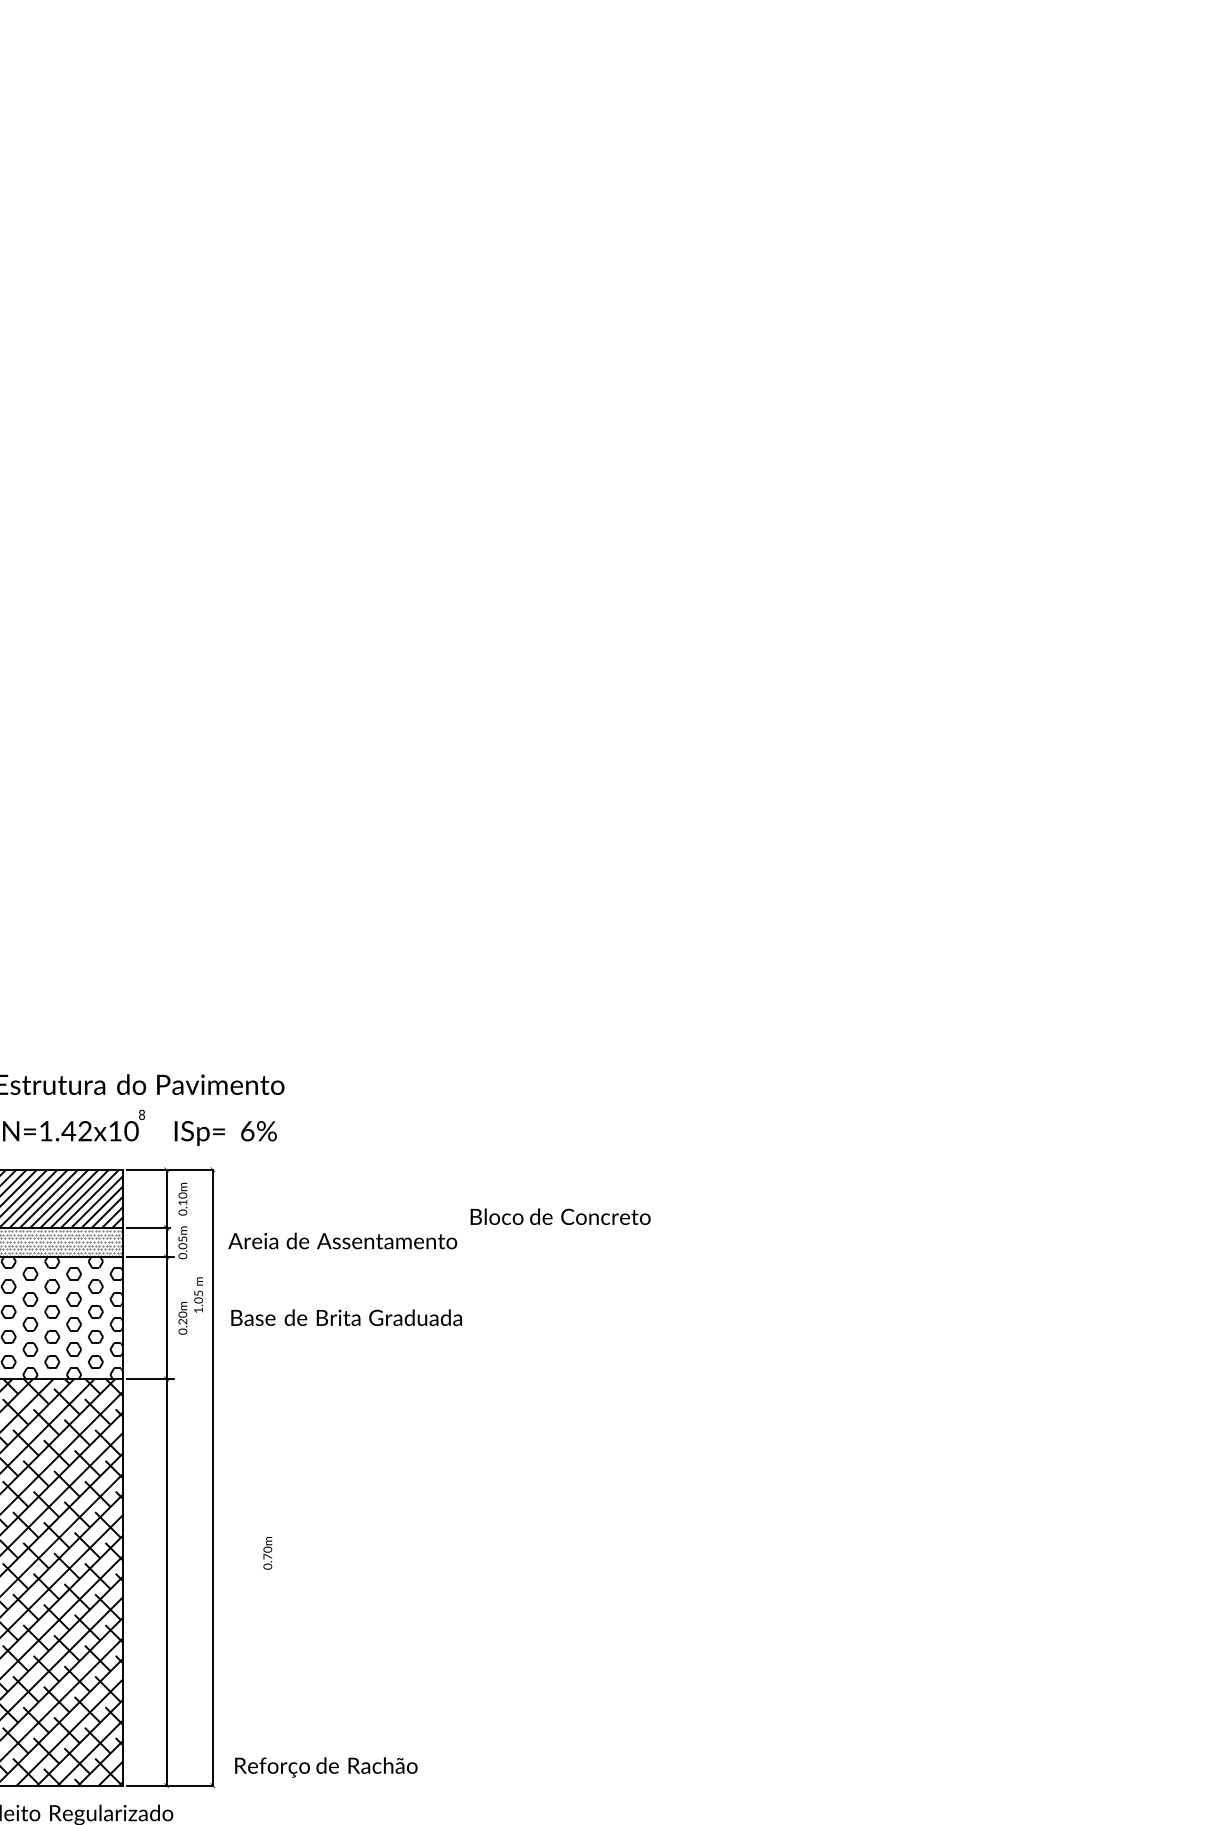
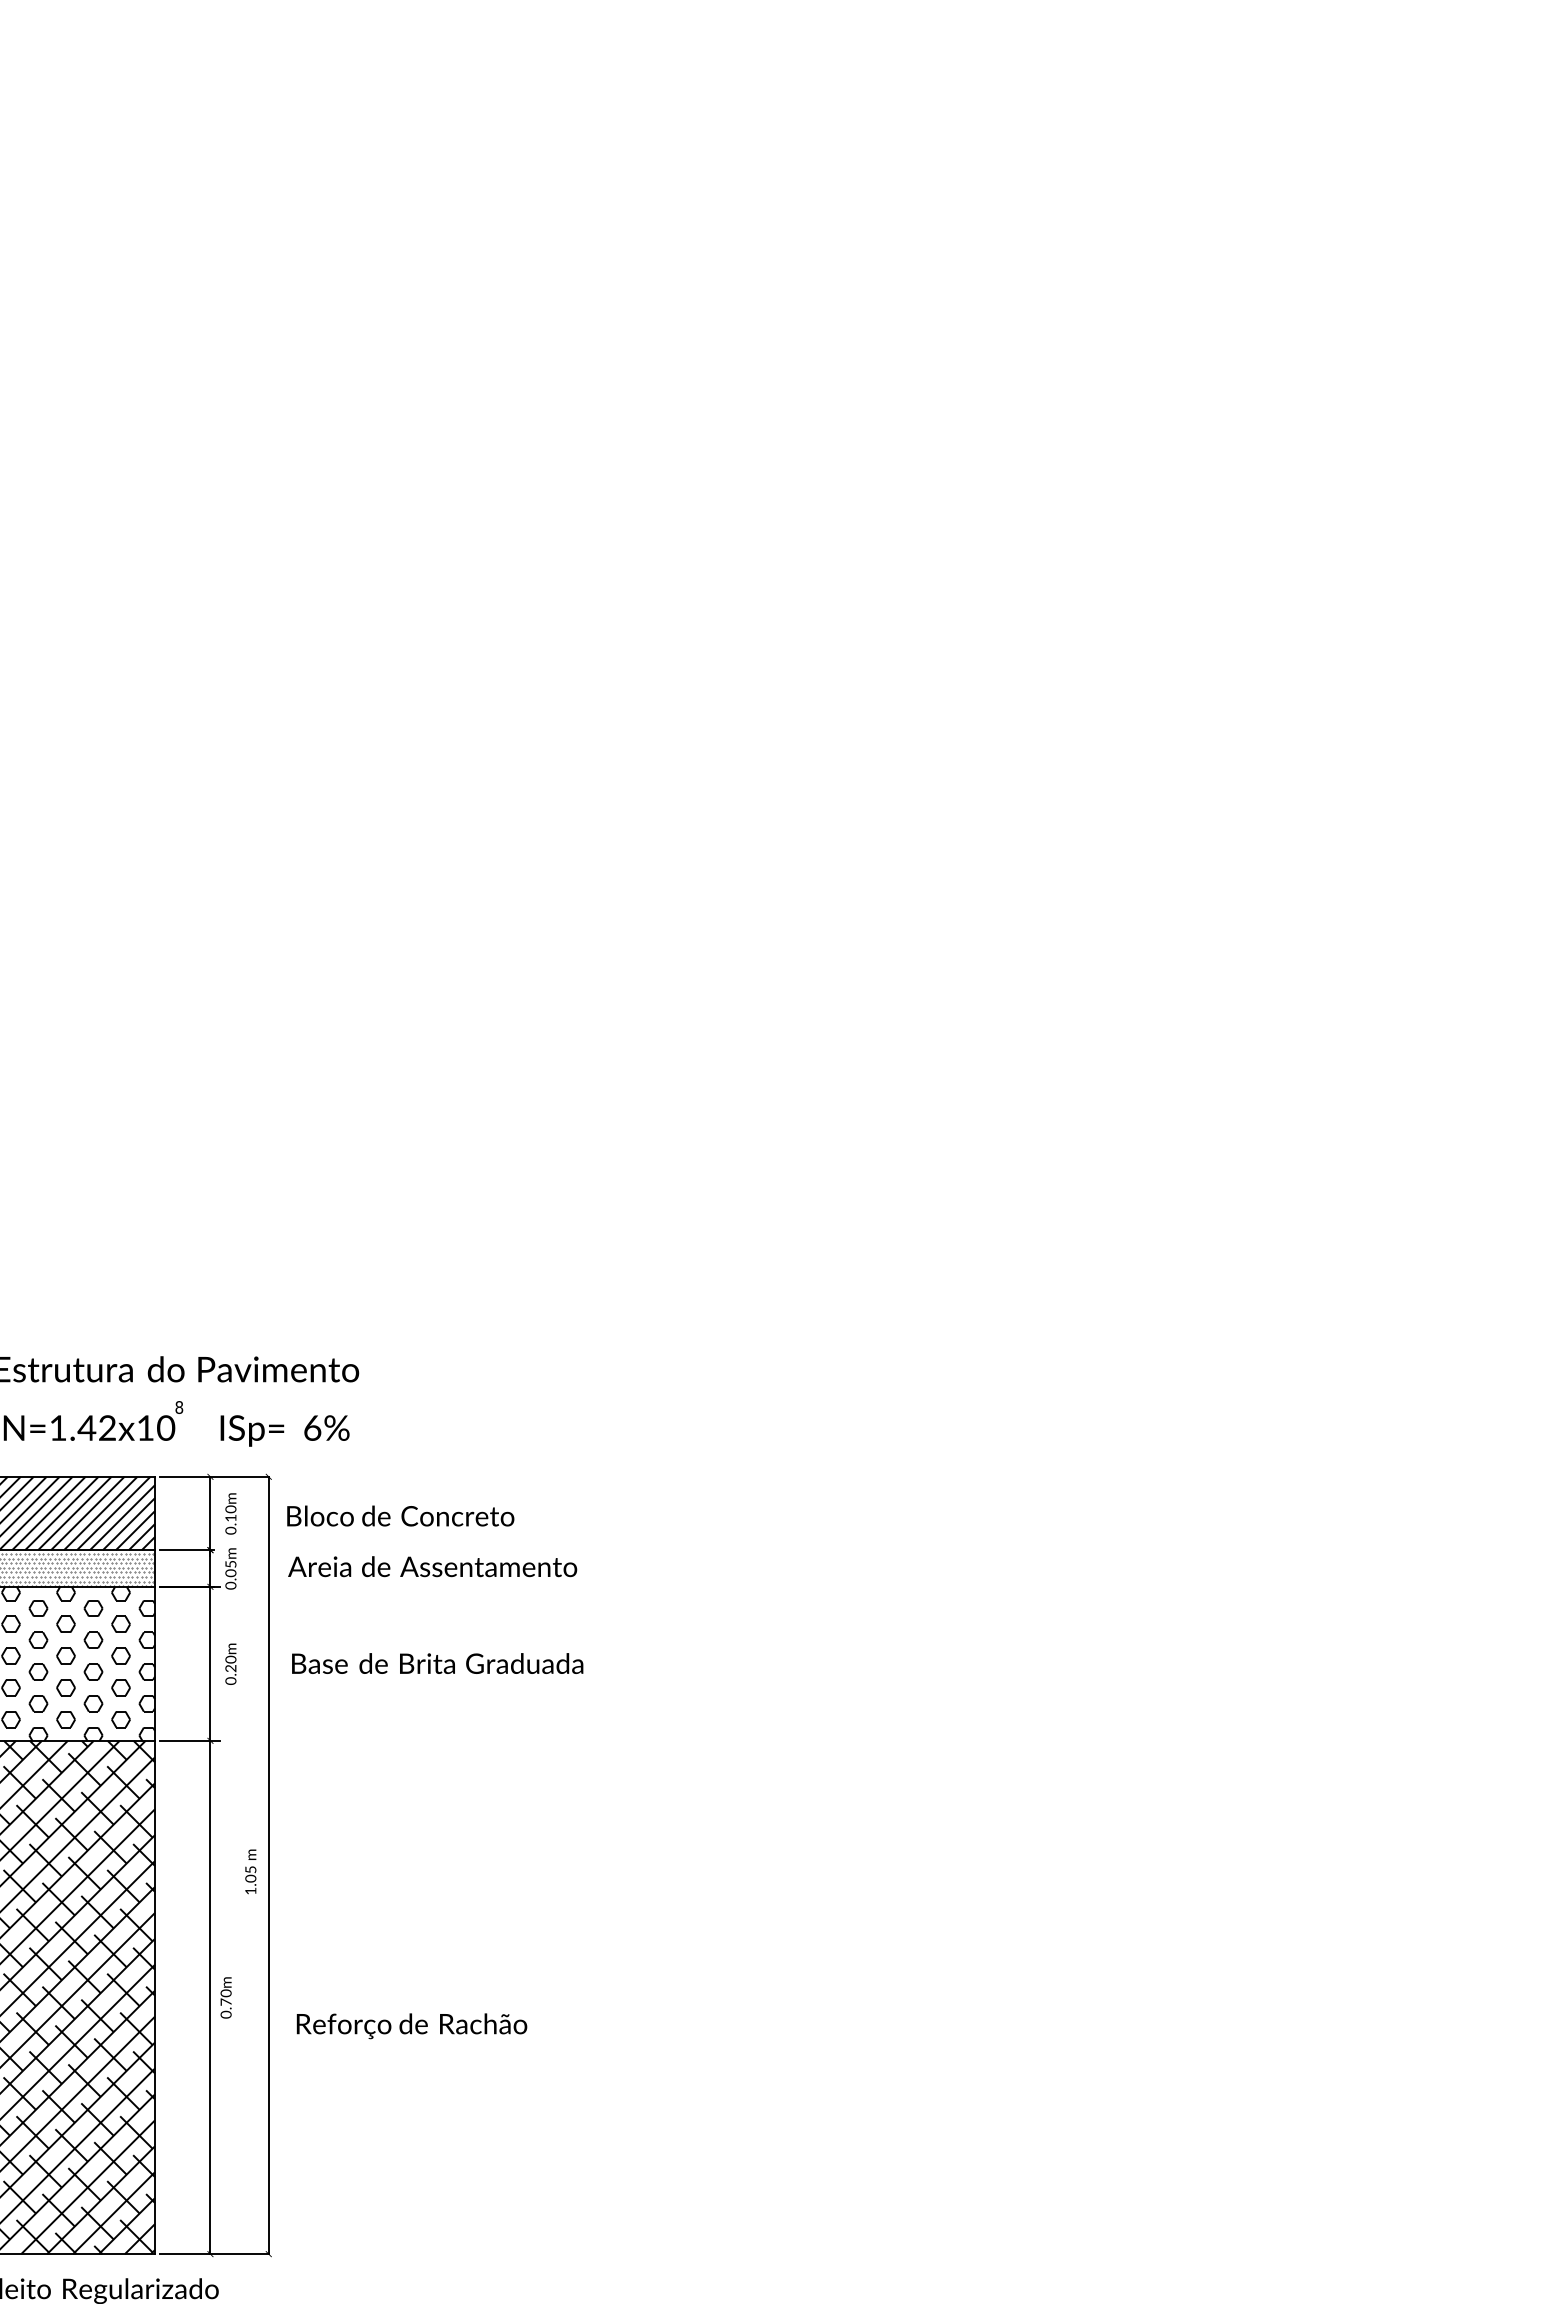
text: (560, 1216) -> (400, 1515), moved
text: (198, 1294) -> (250, 1871), moved
text: (267, 1552) -> (225, 1997), moved
text: (325, 1767) -> (411, 2026), moved

